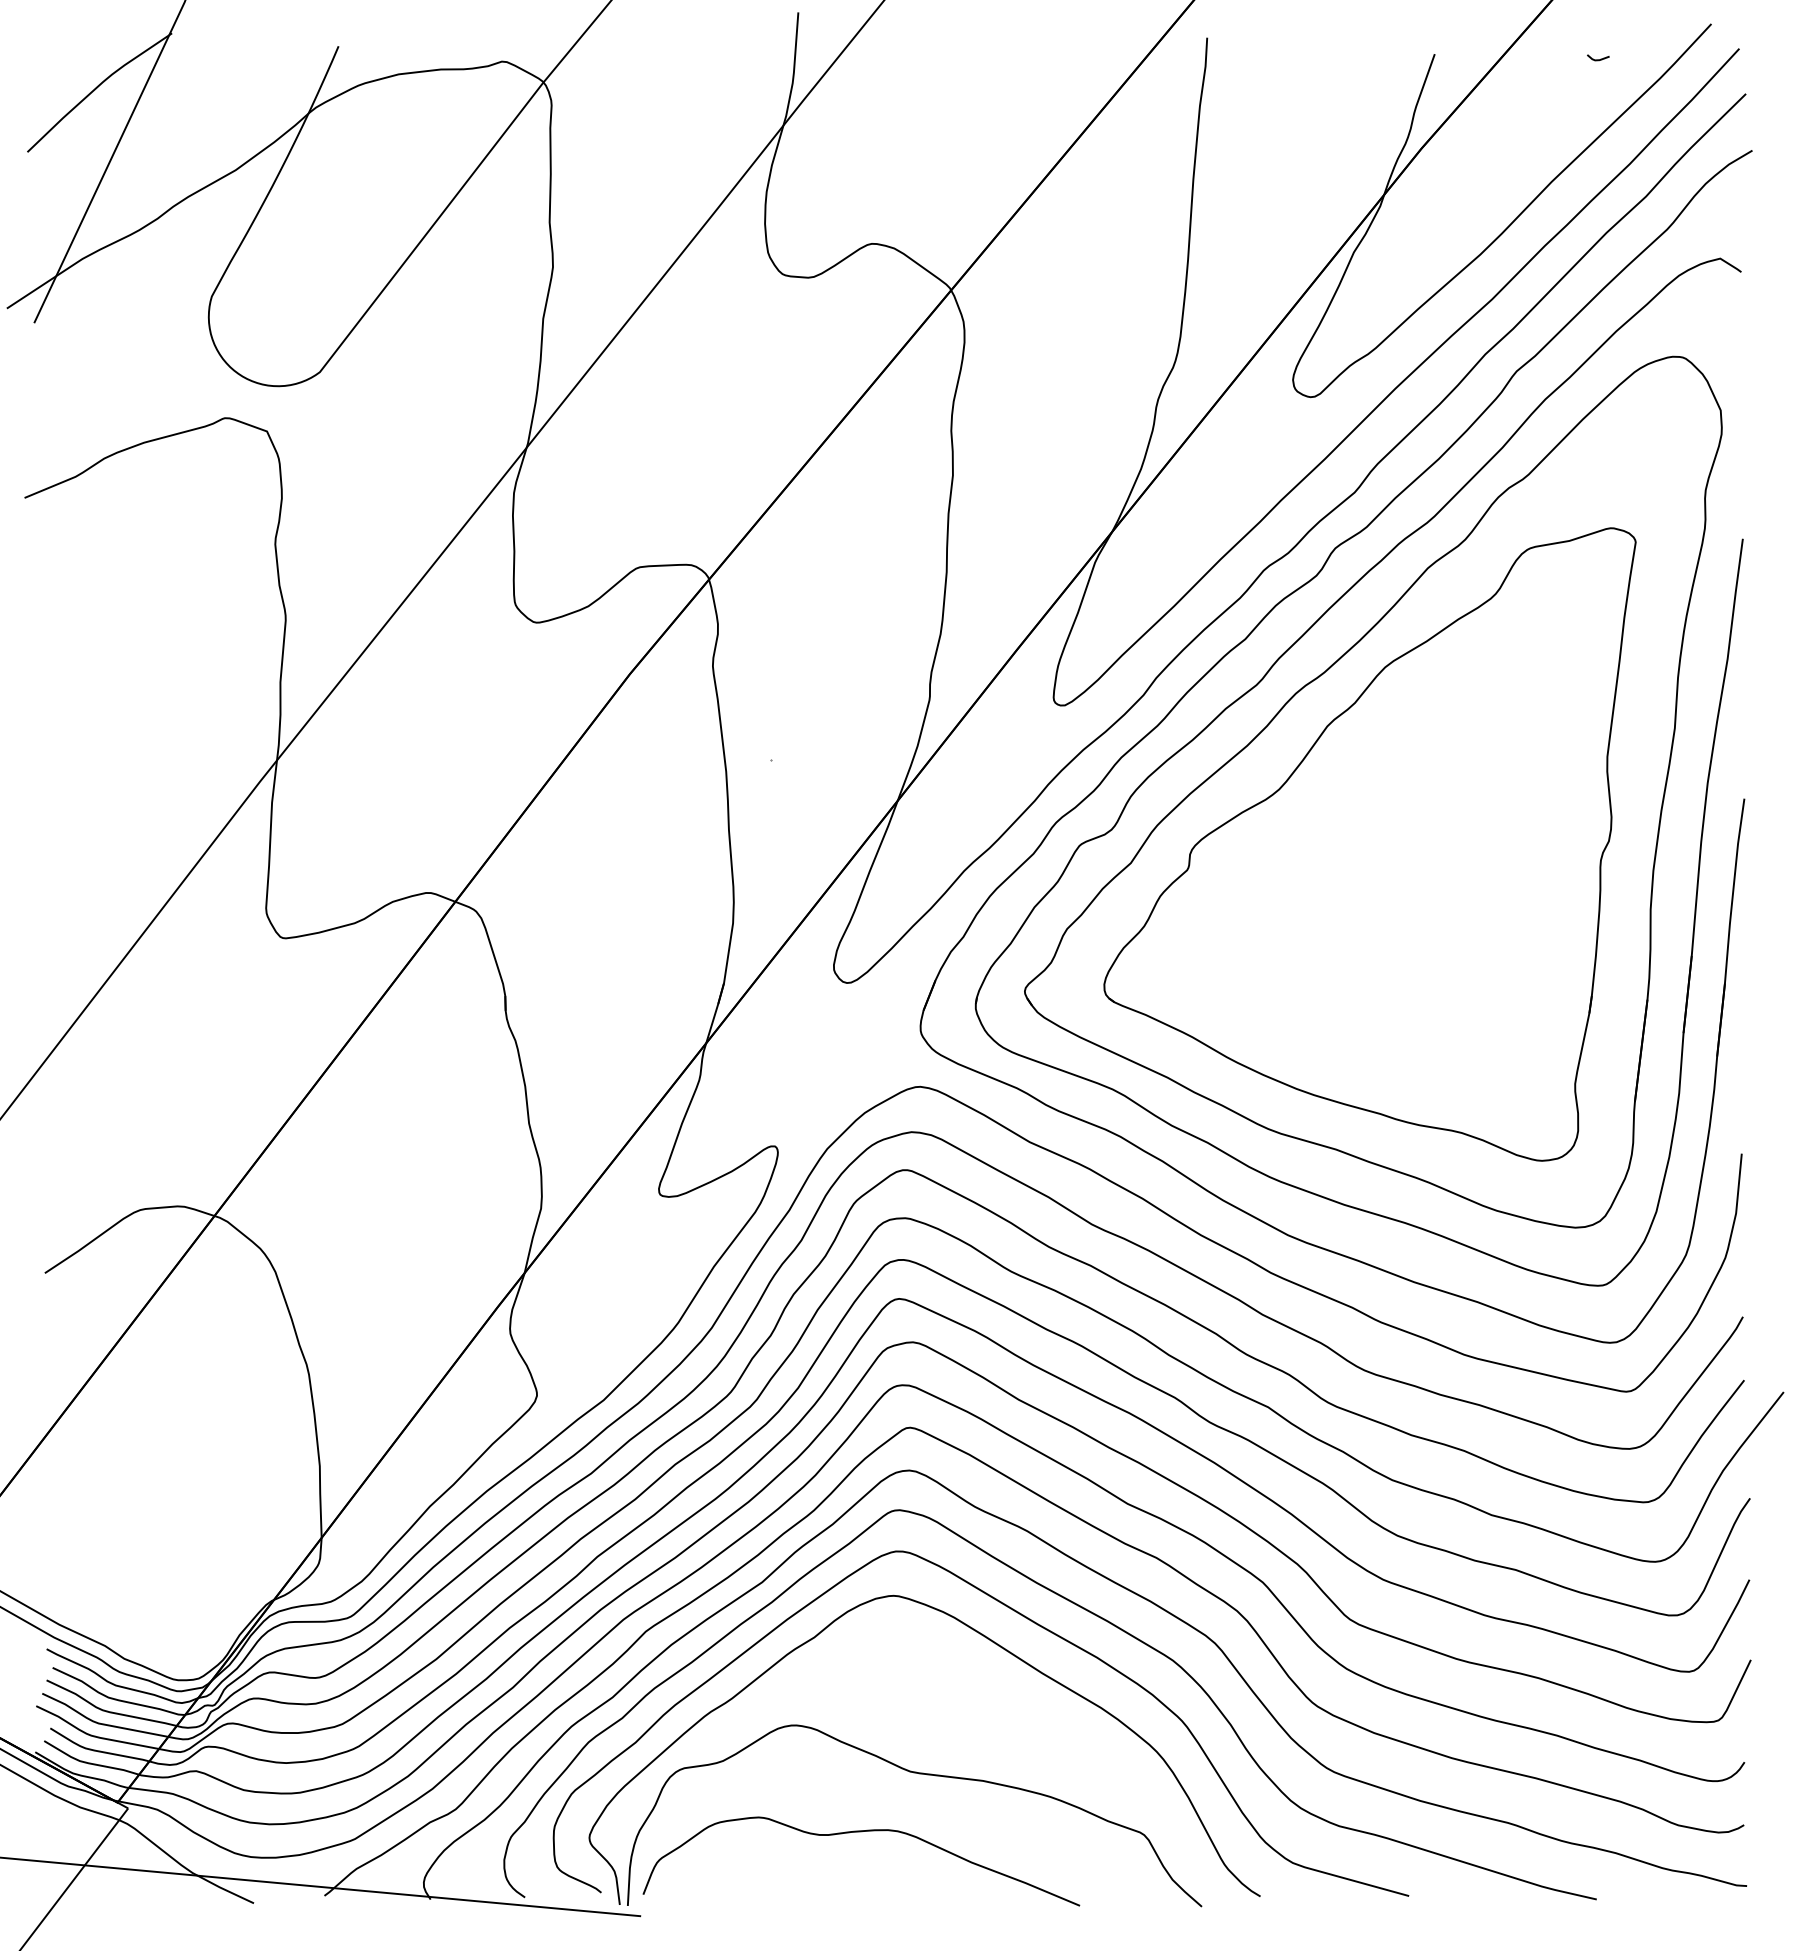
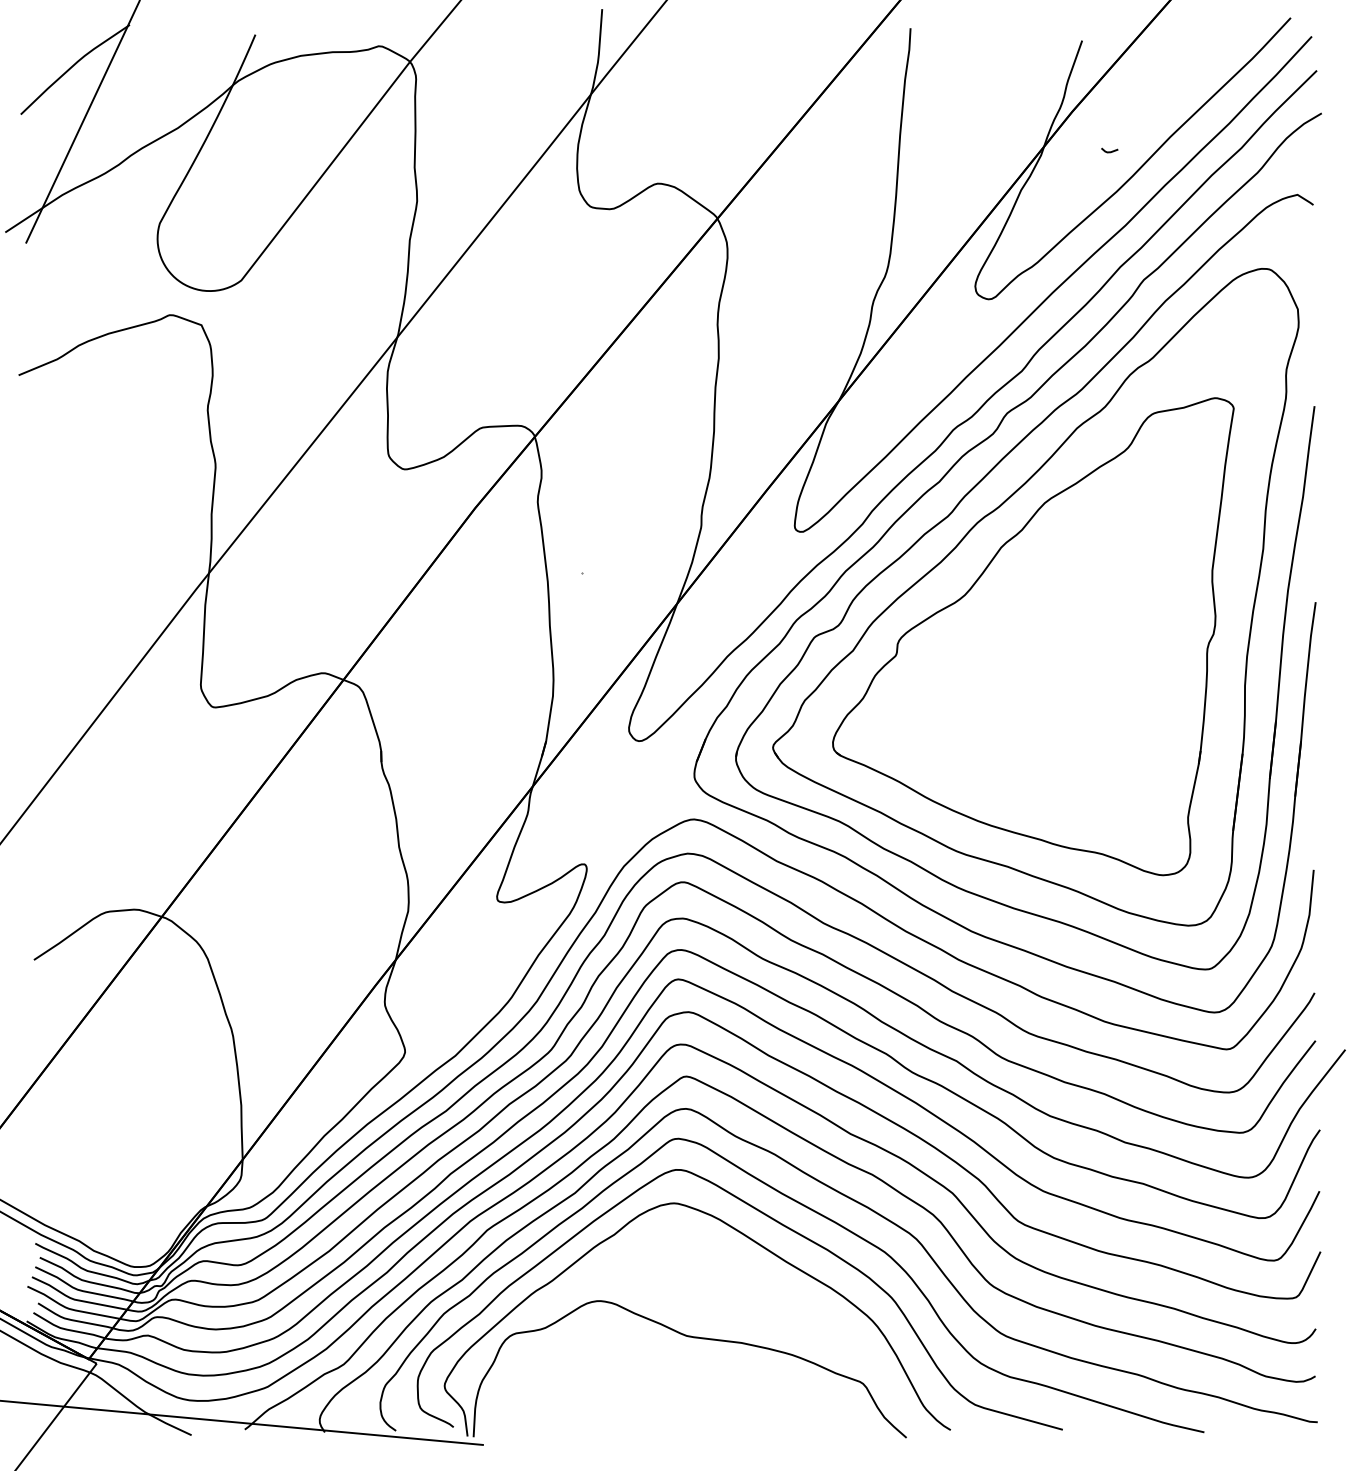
line: (1598, 59) -> (1109, 151), moved
curve: (861, 1832) -> (649, 1381), removed

